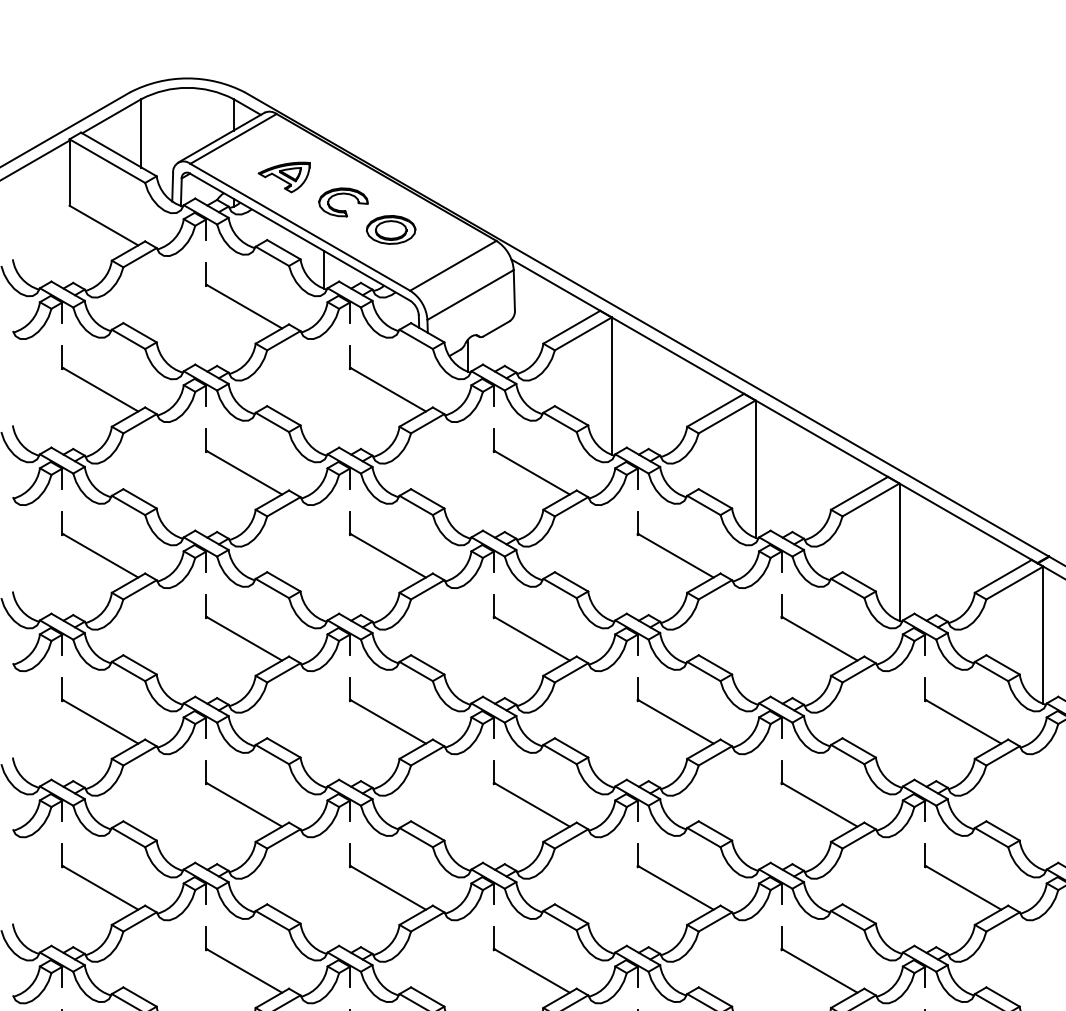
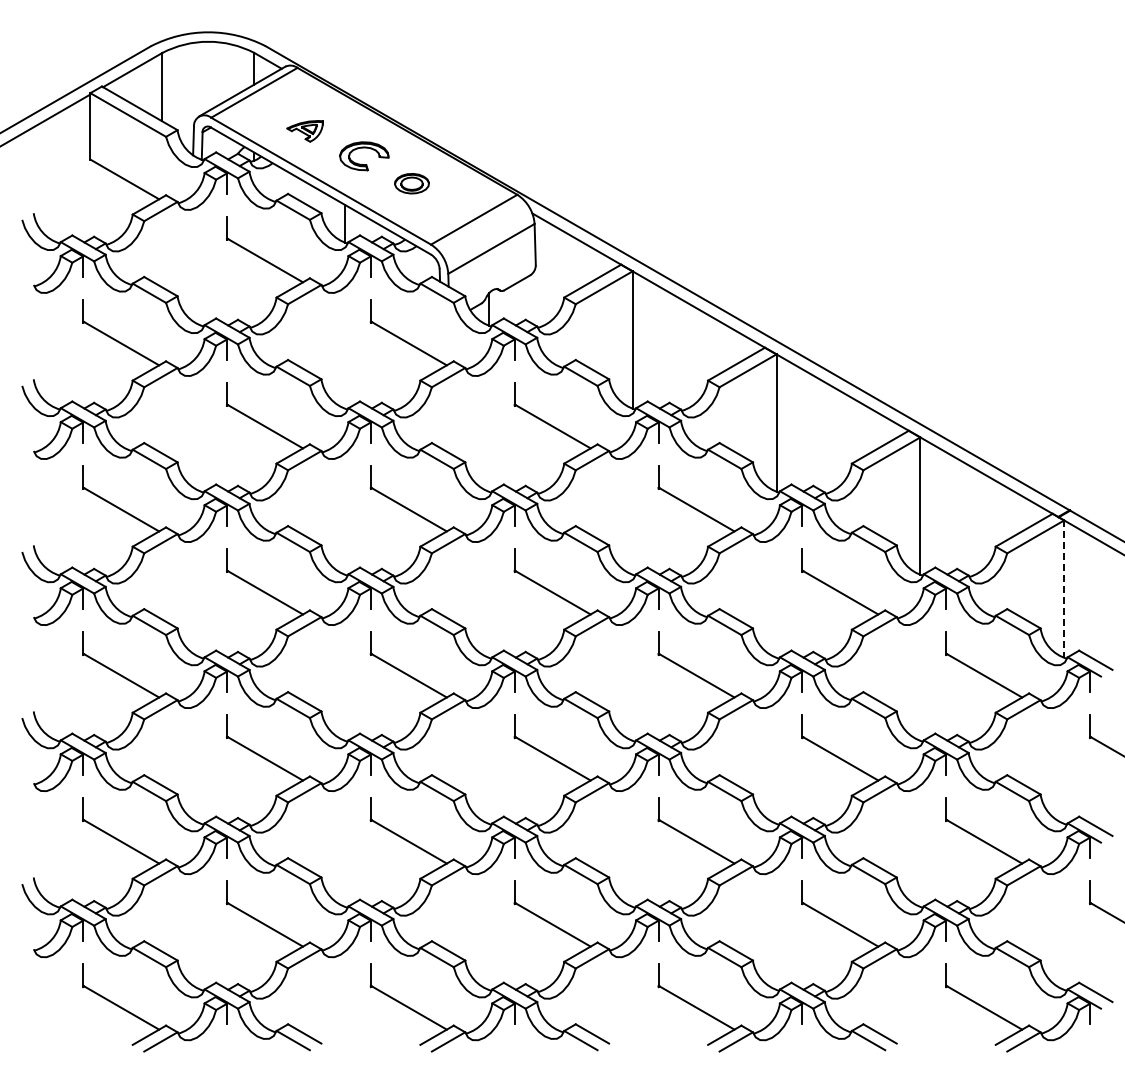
part: (283, 177) -> (304, 131), size x0.7
part: (390, 229) -> (411, 183), size x0.7
line: (1043, 635) -> (1064, 589), solid -> dashed

